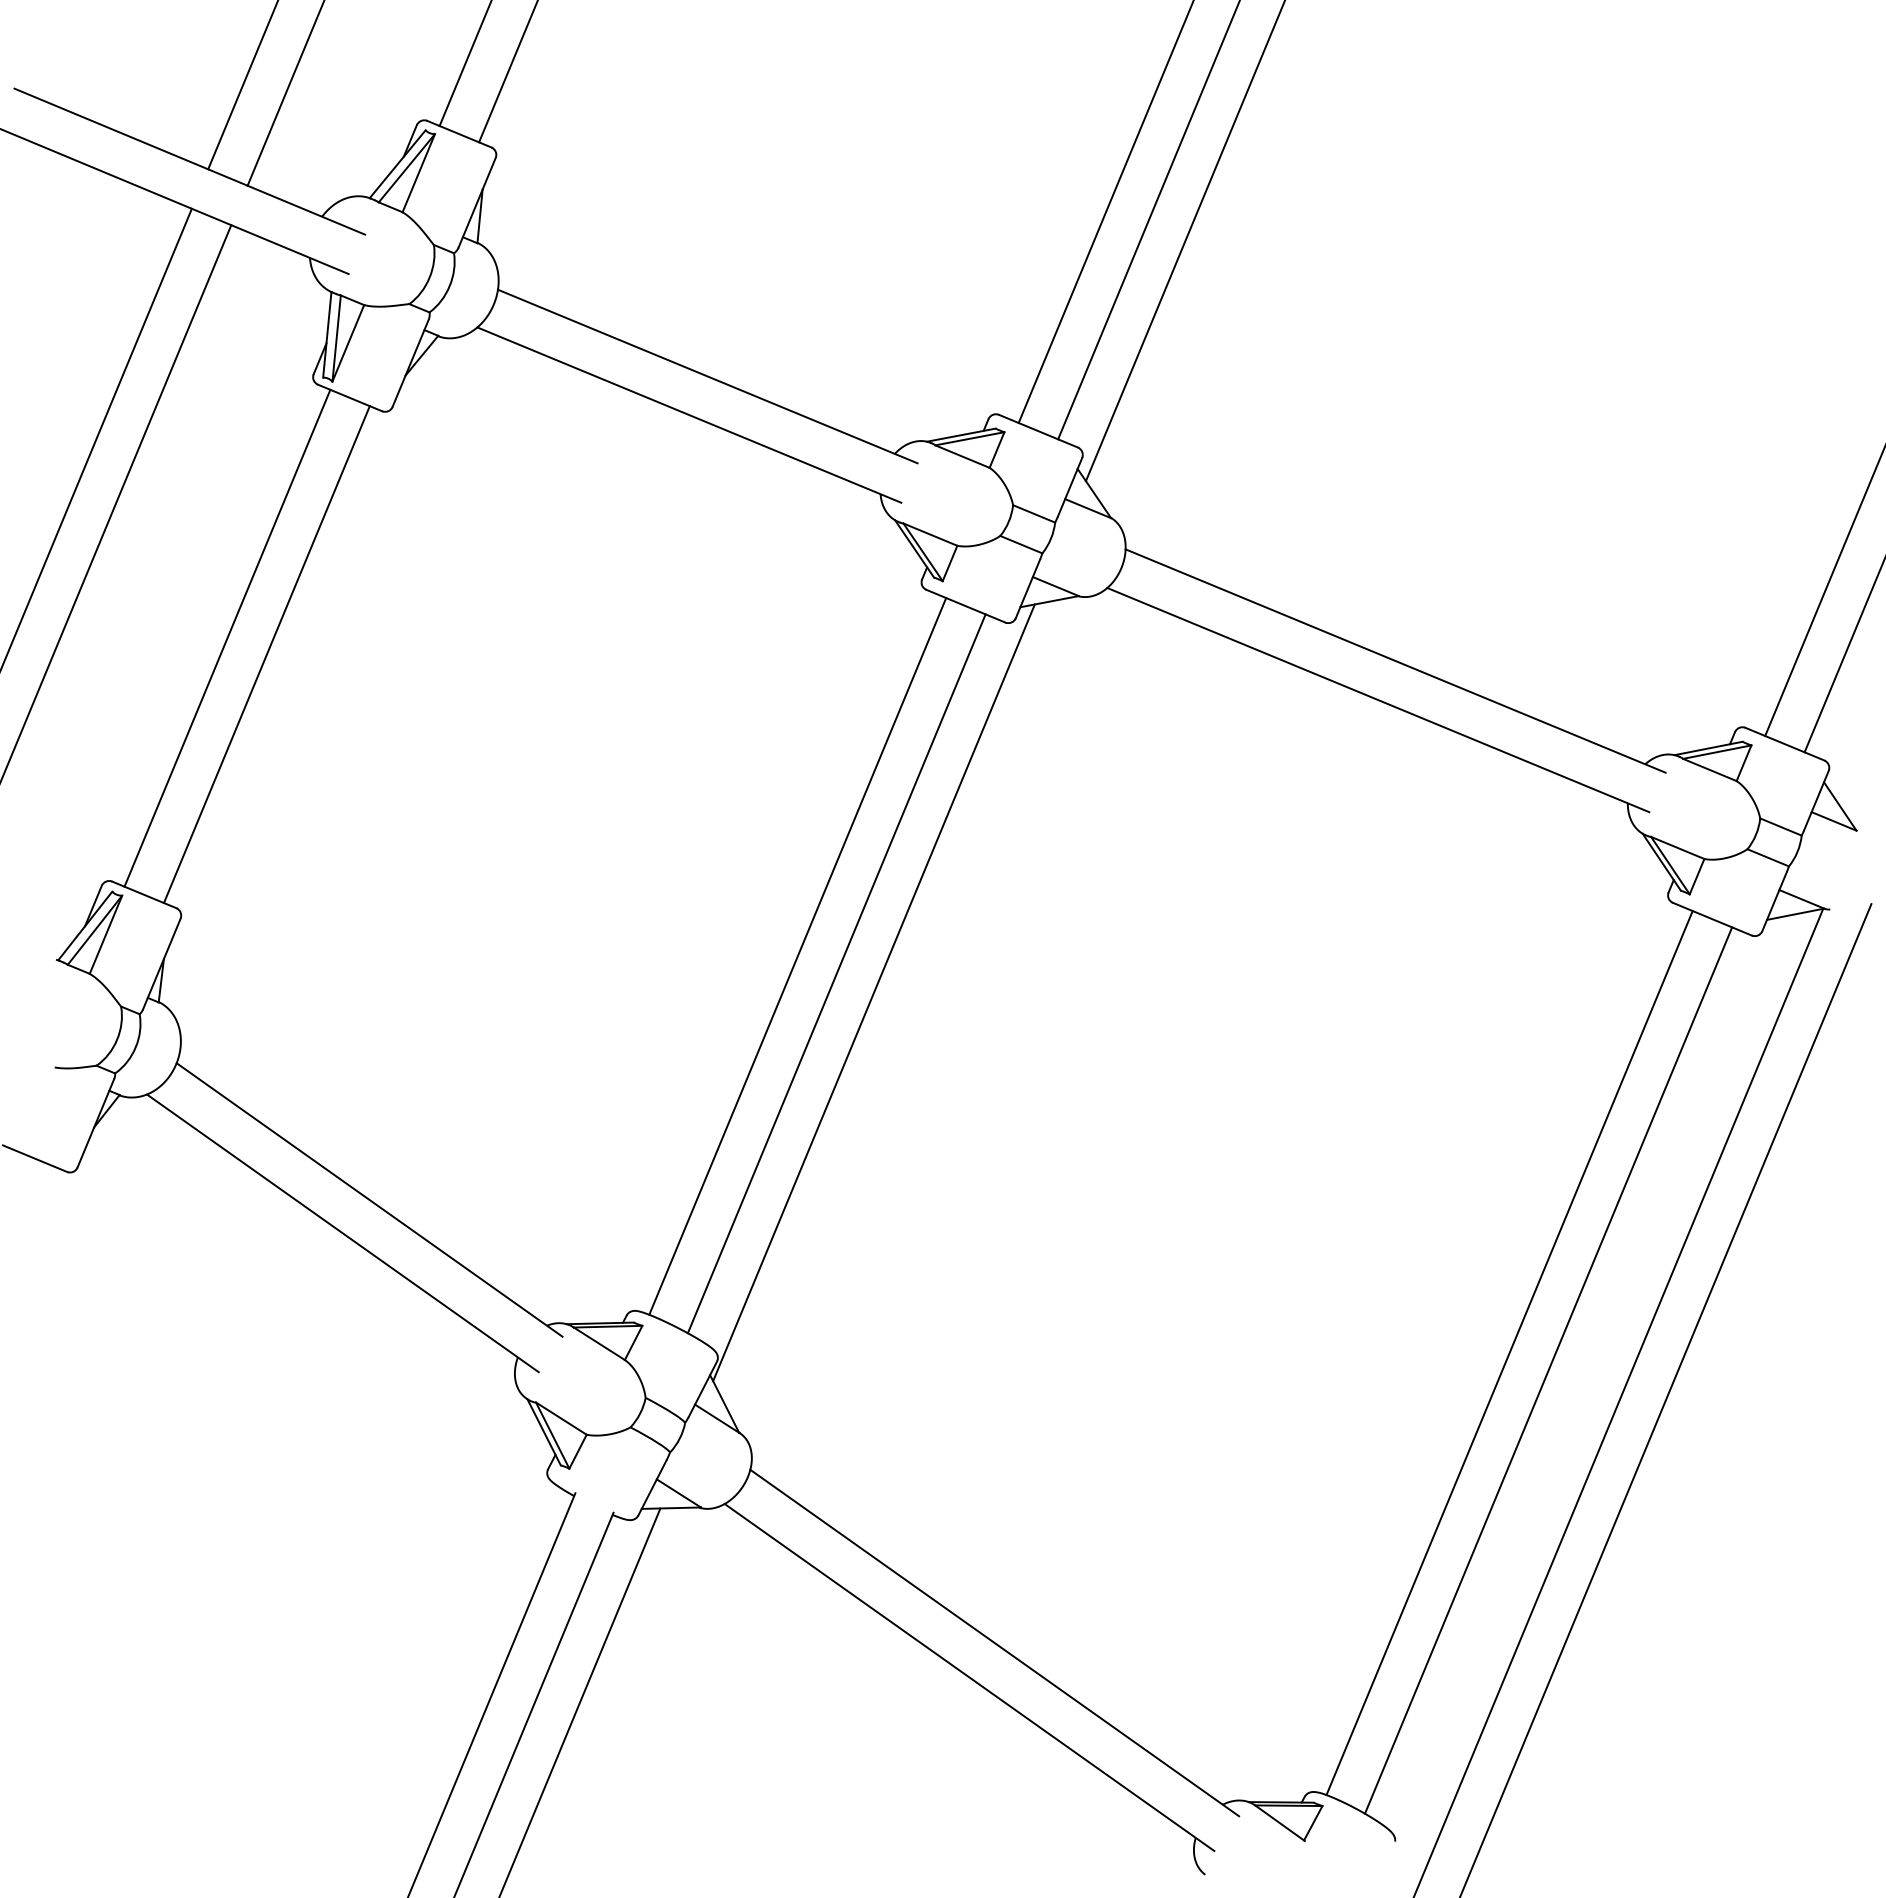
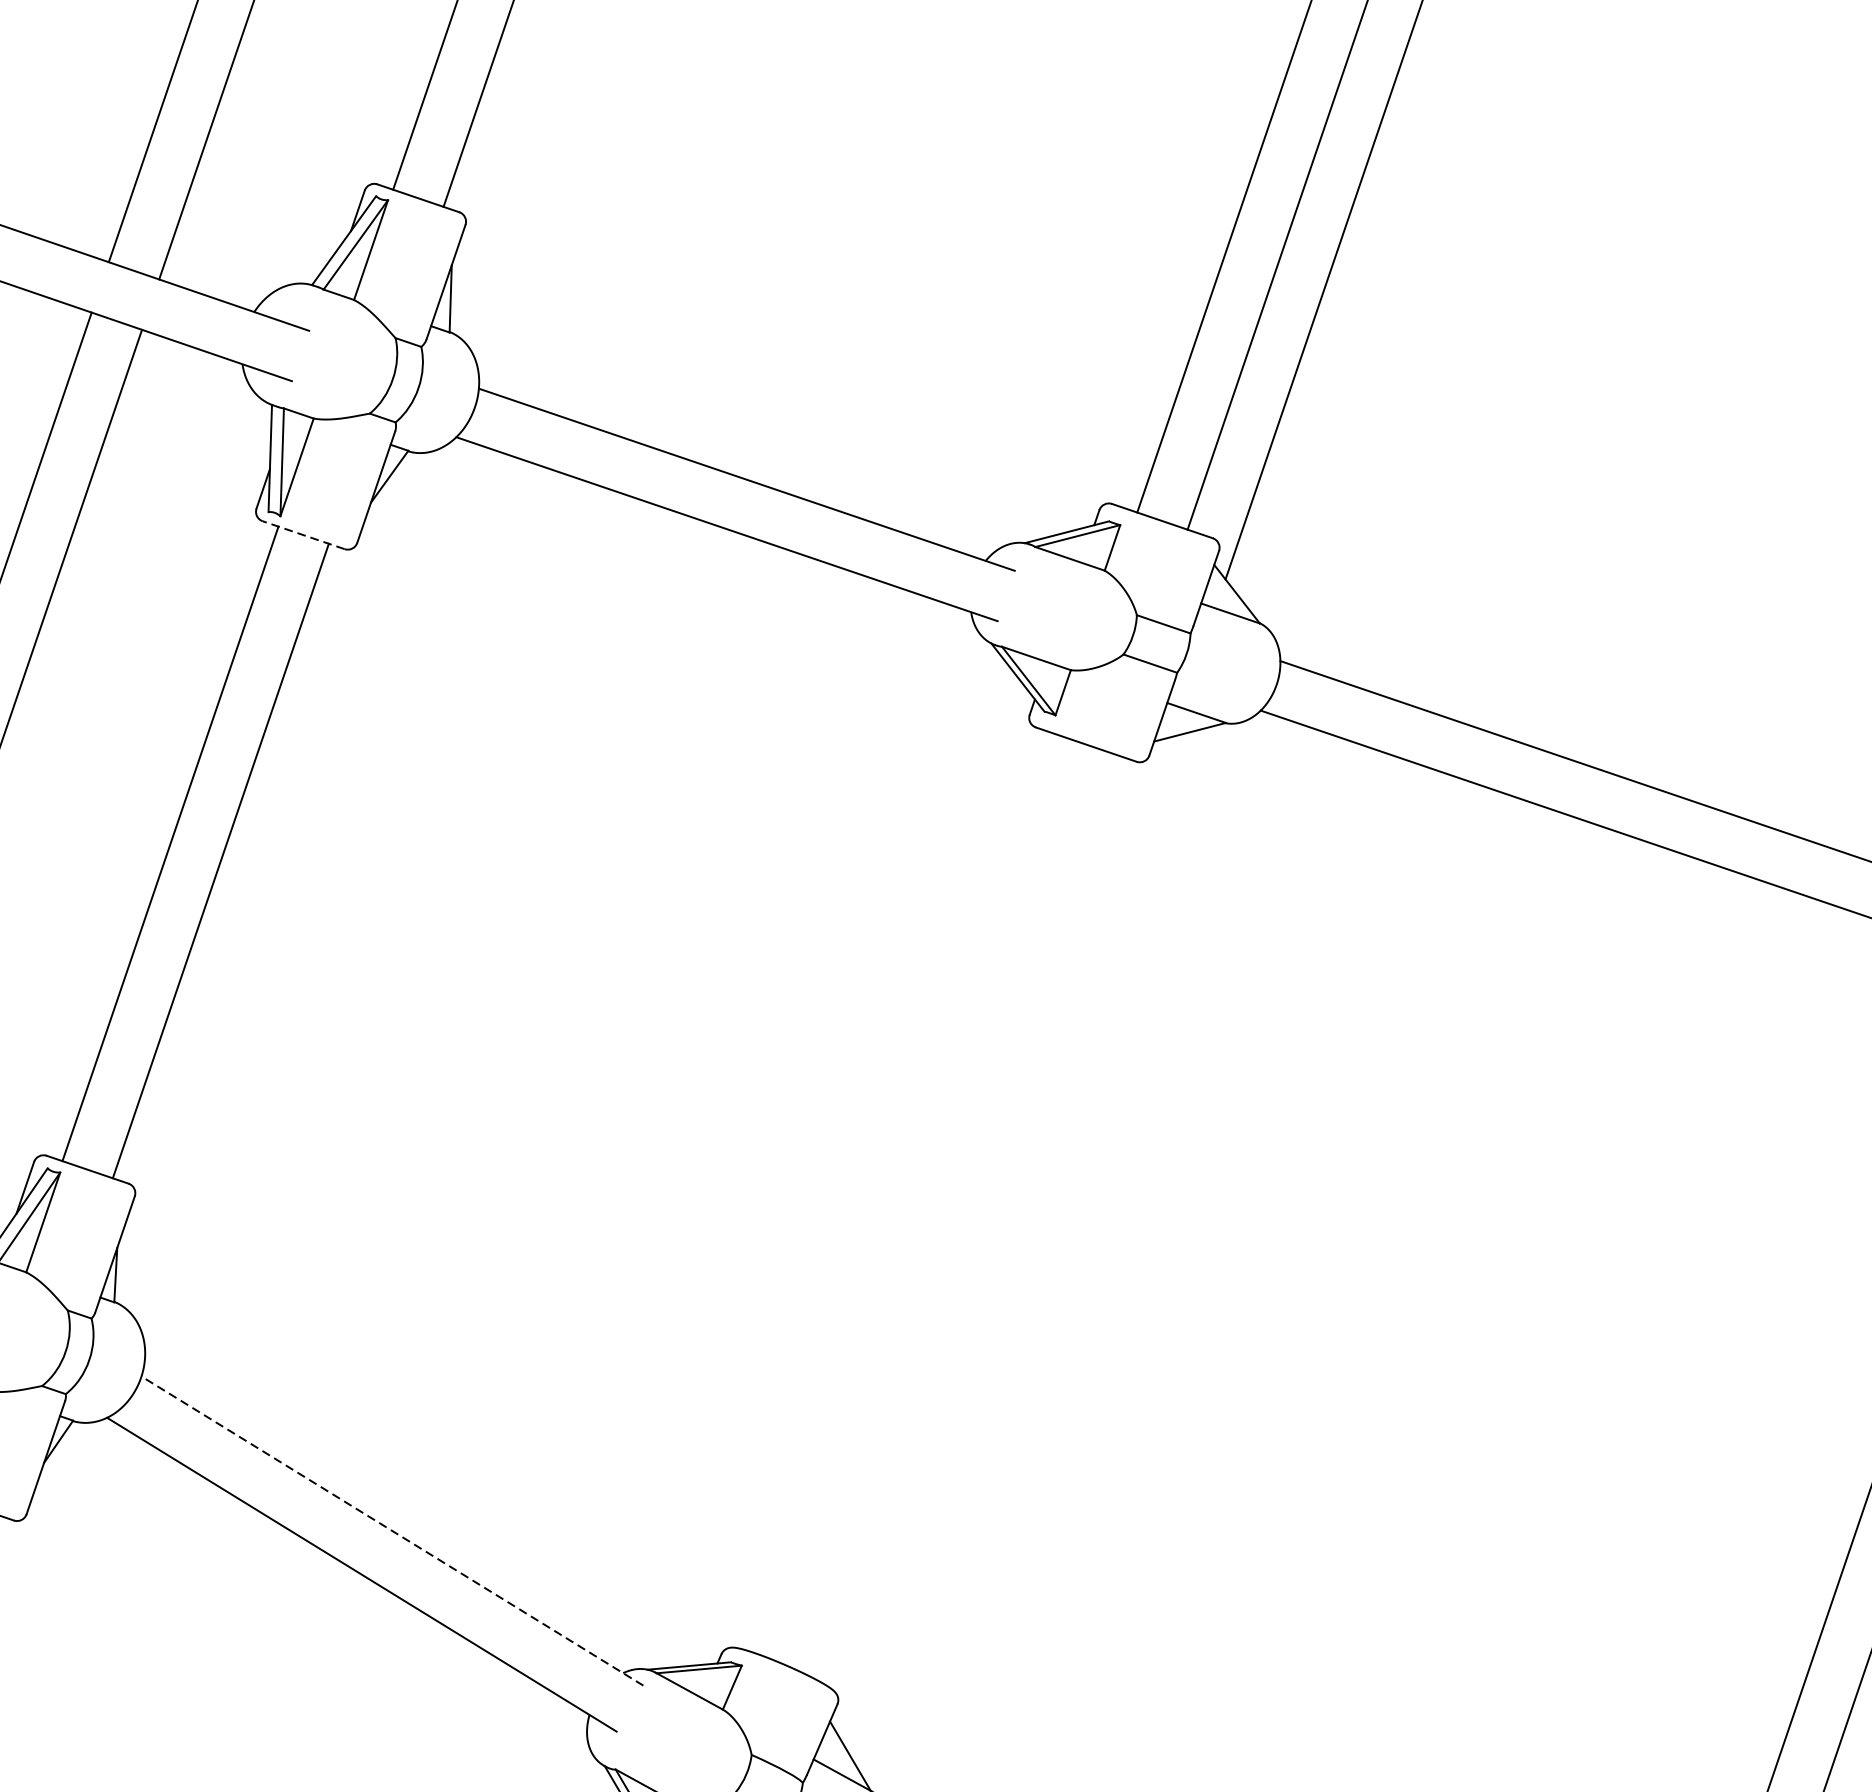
line: (350, 397) -> (304, 534), solid -> dashed
line: (797, 956) -> (905, 1193), removed
line: (836, 973) -> (954, 1211), removed
line: (873, 992) -> (1002, 1232), removed
line: (369, 1199) -> (392, 1530), solid -> dashed

